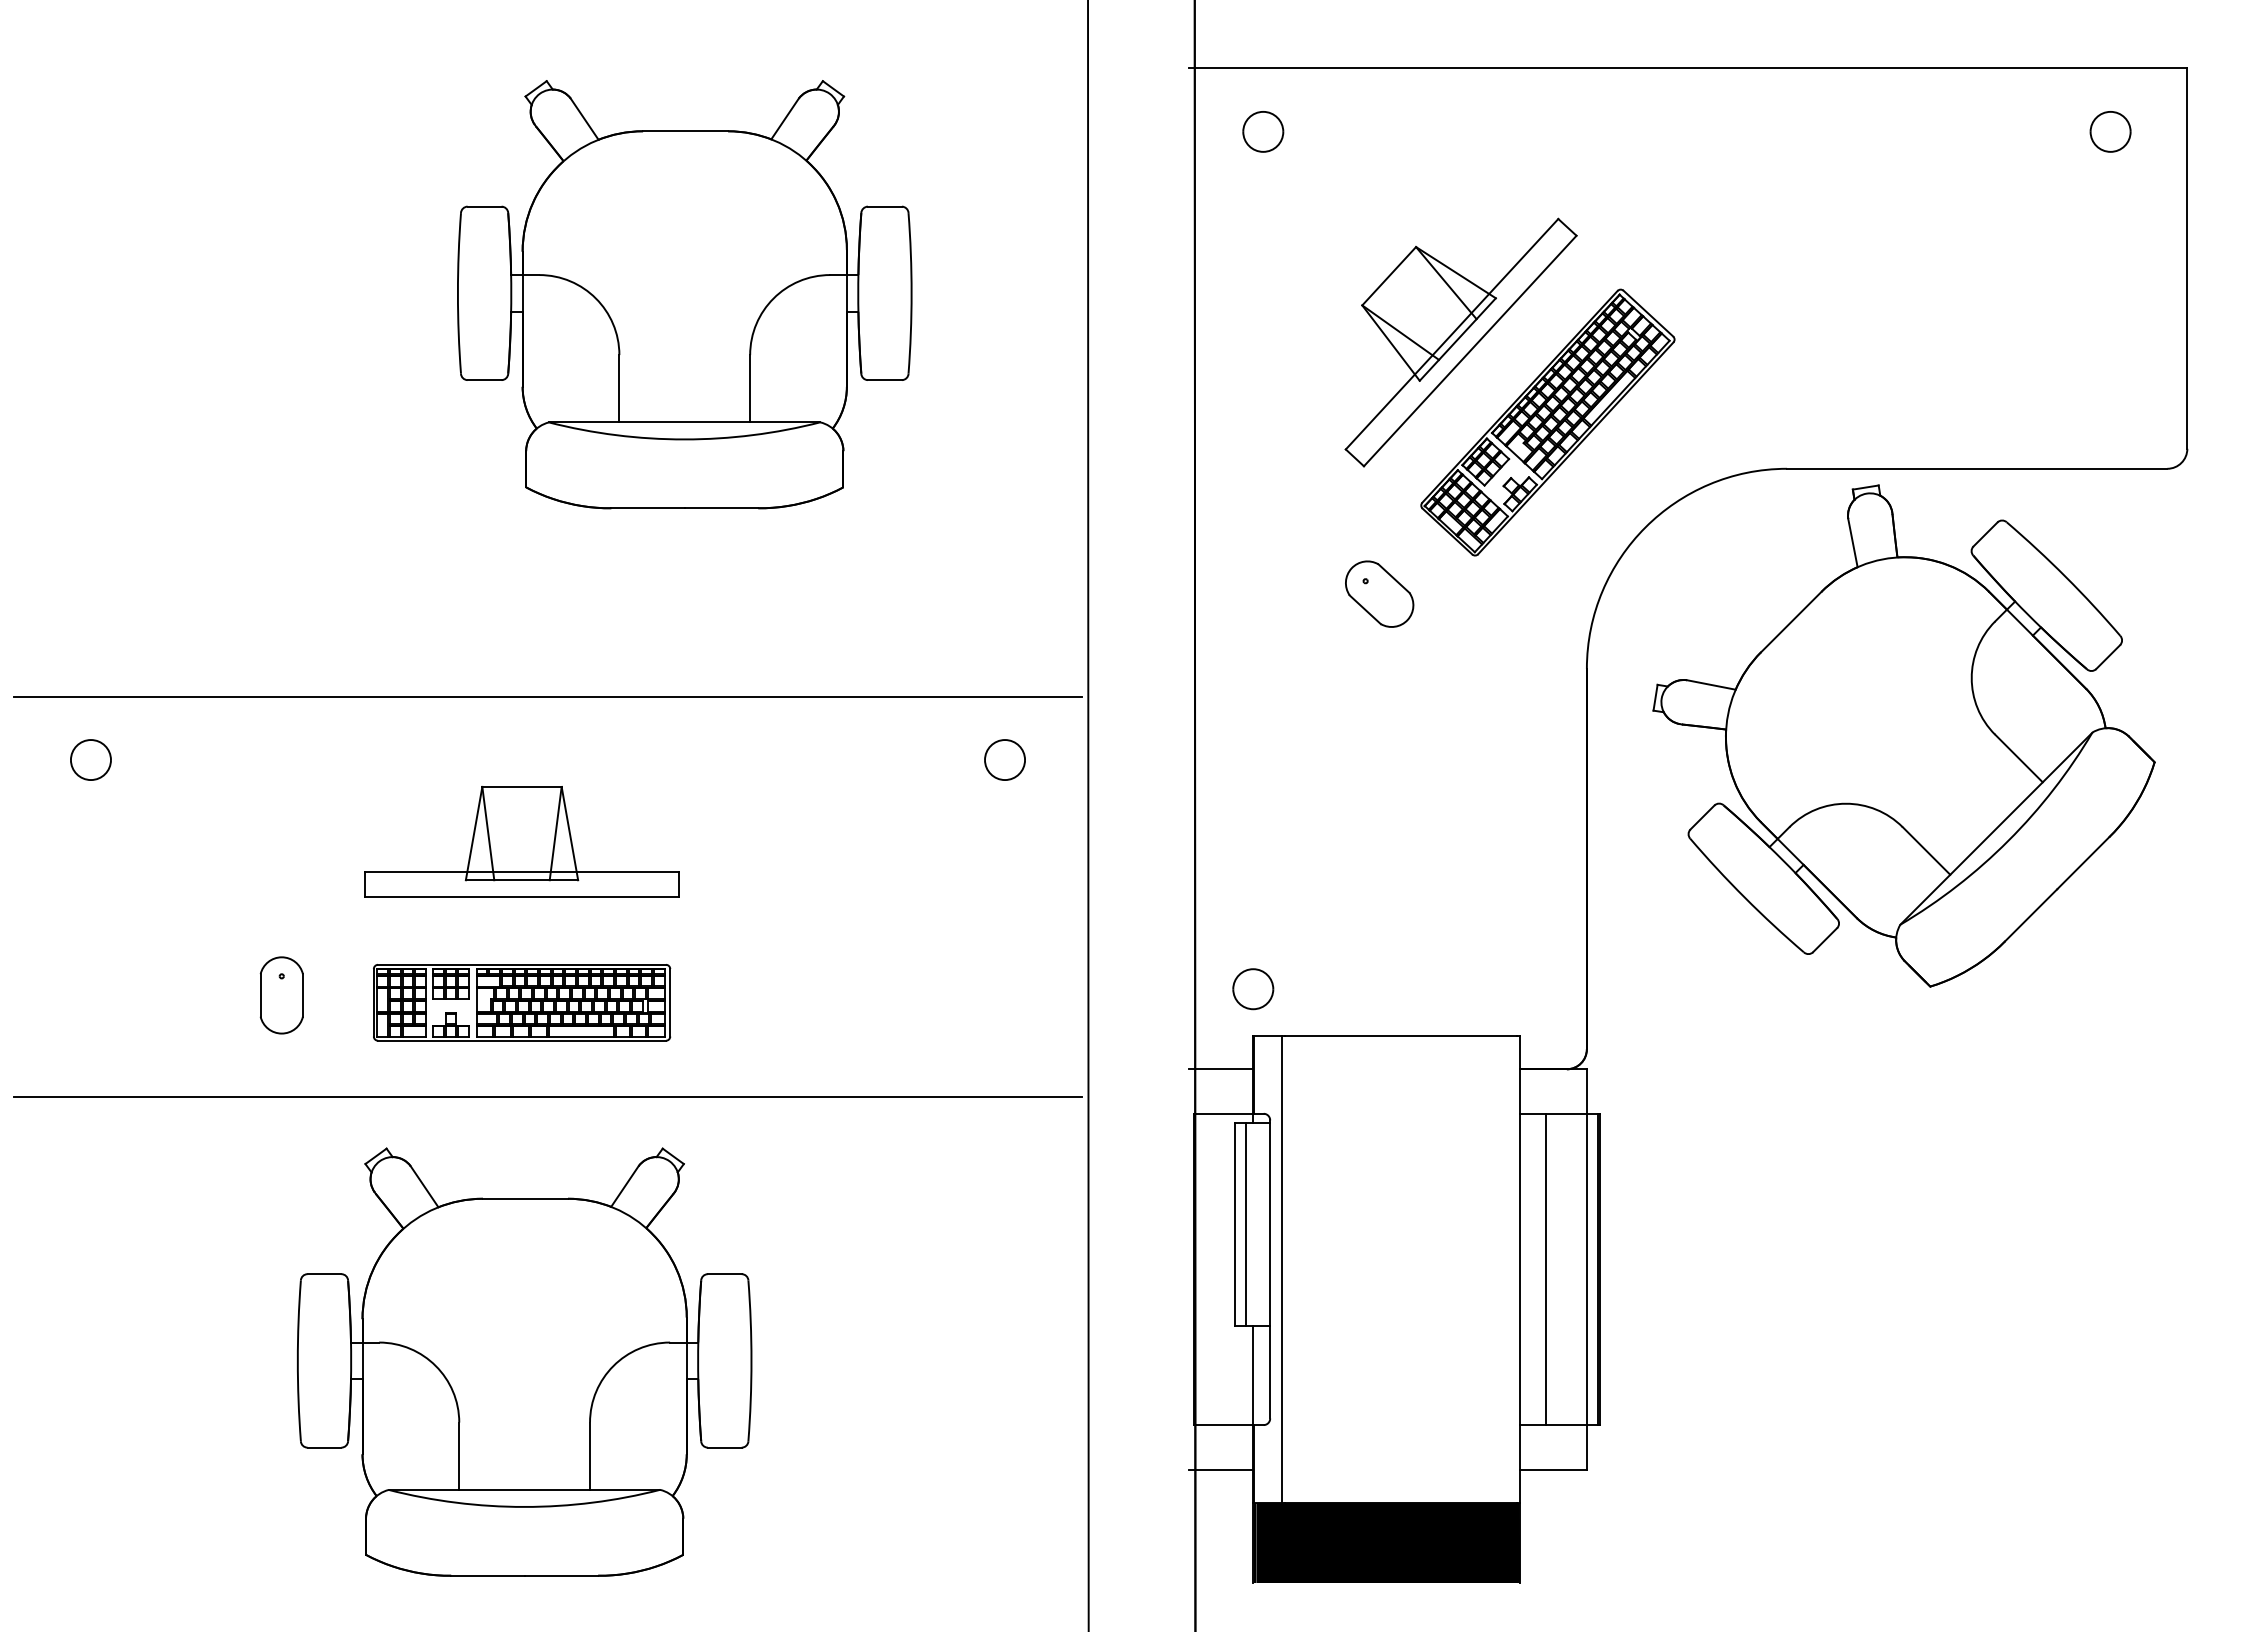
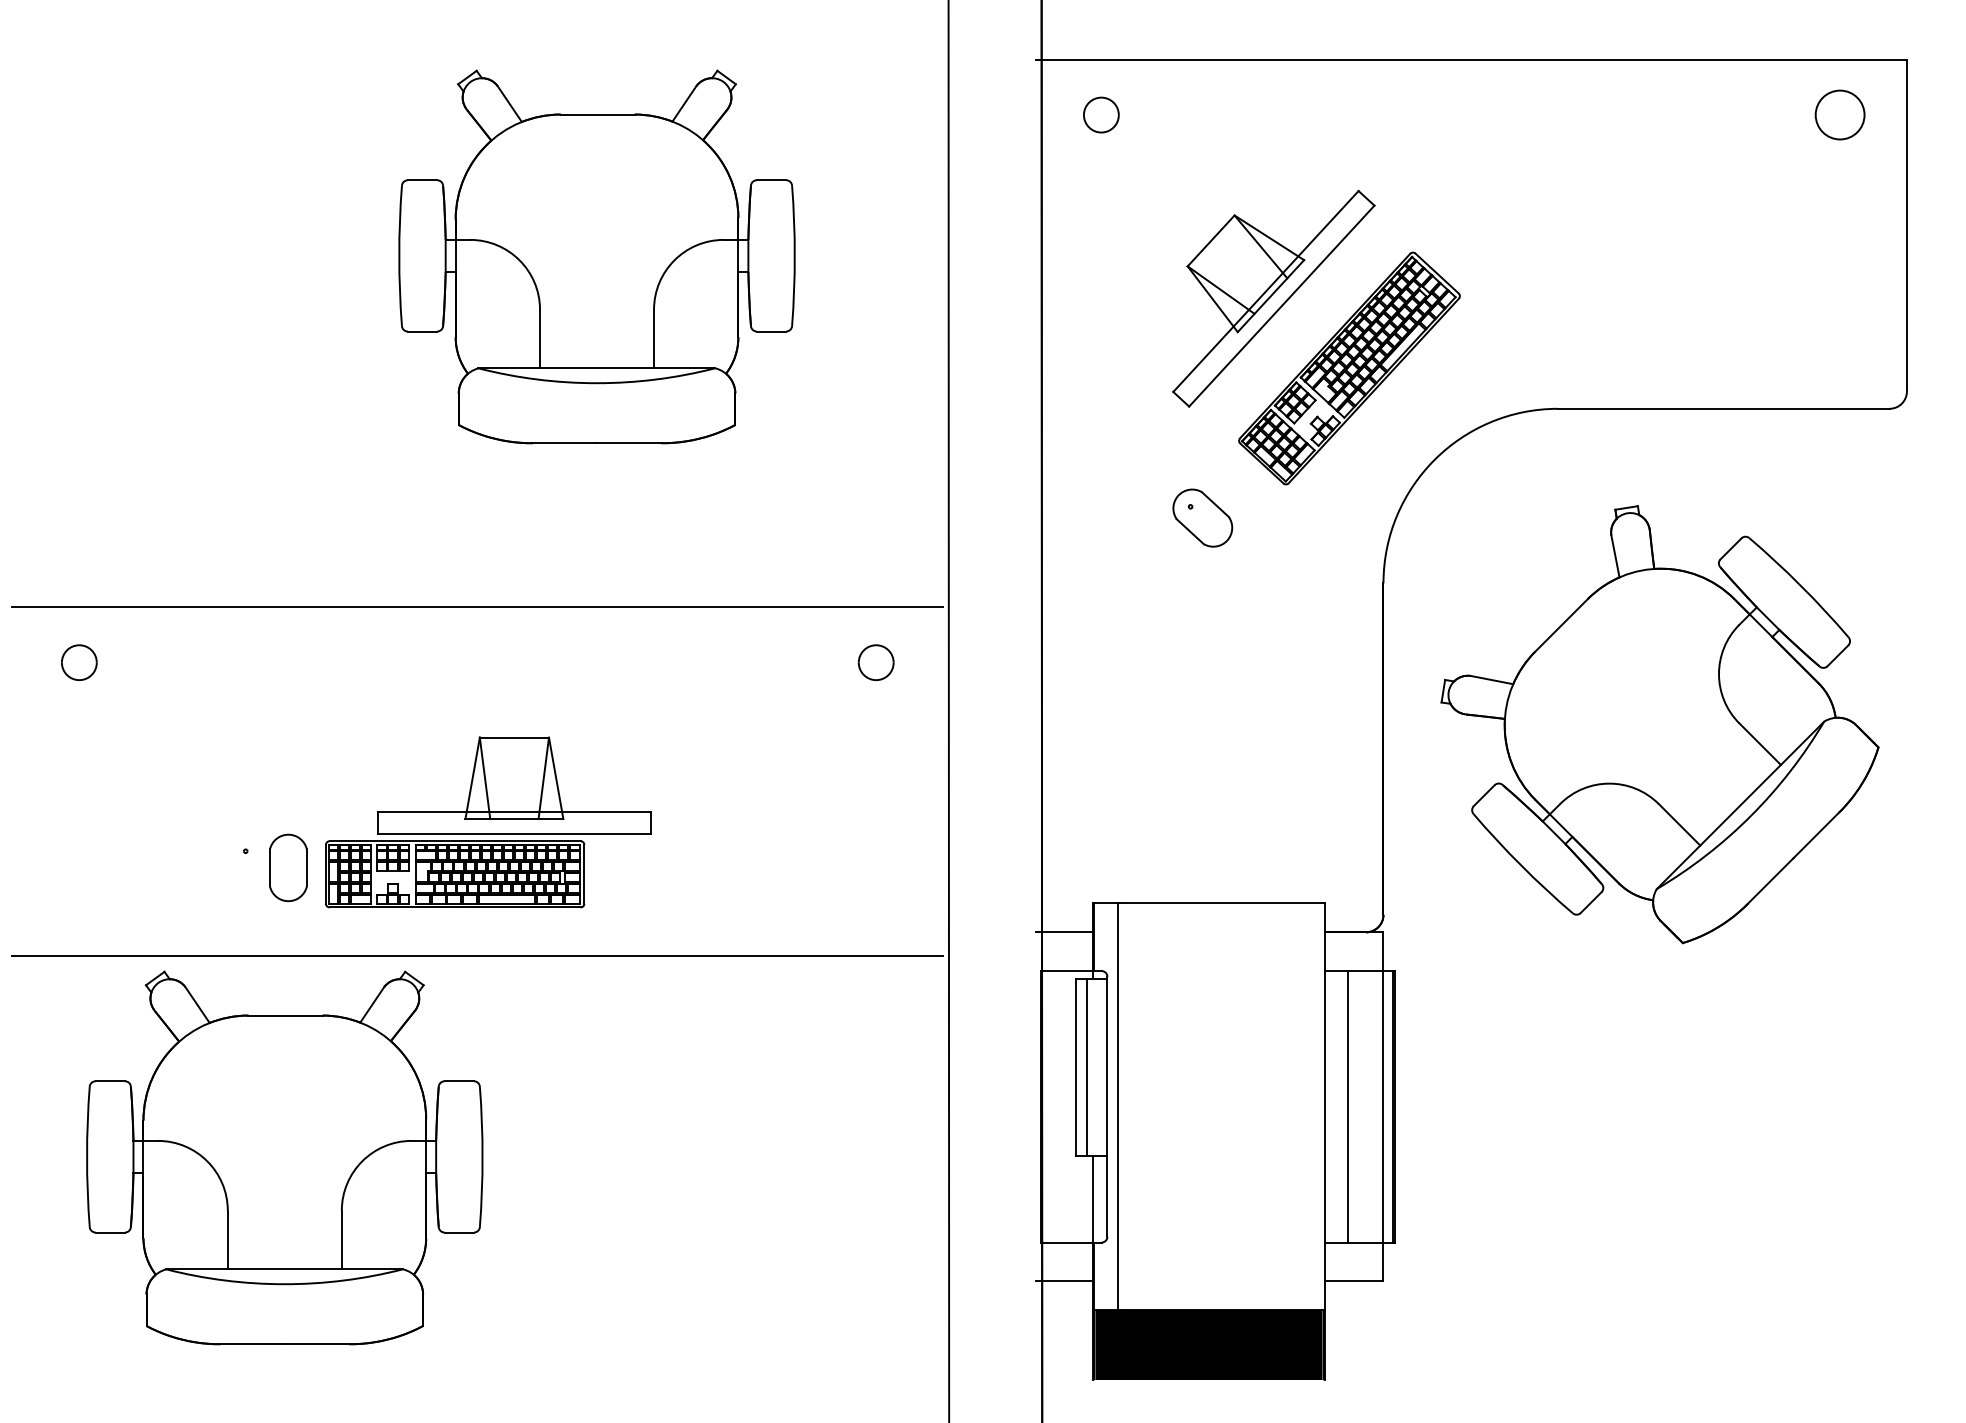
part: (2110, 131) -> (1839, 114), size x1.4
part: (1903, 735) -> (1659, 724), moved
part: (521, 841) -> (513, 785), moved
part: (1253, 989) -> (1092, 862), removed
part: (281, 995) -> (288, 867), moved
part: (524, 1361) -> (284, 1157), moved

